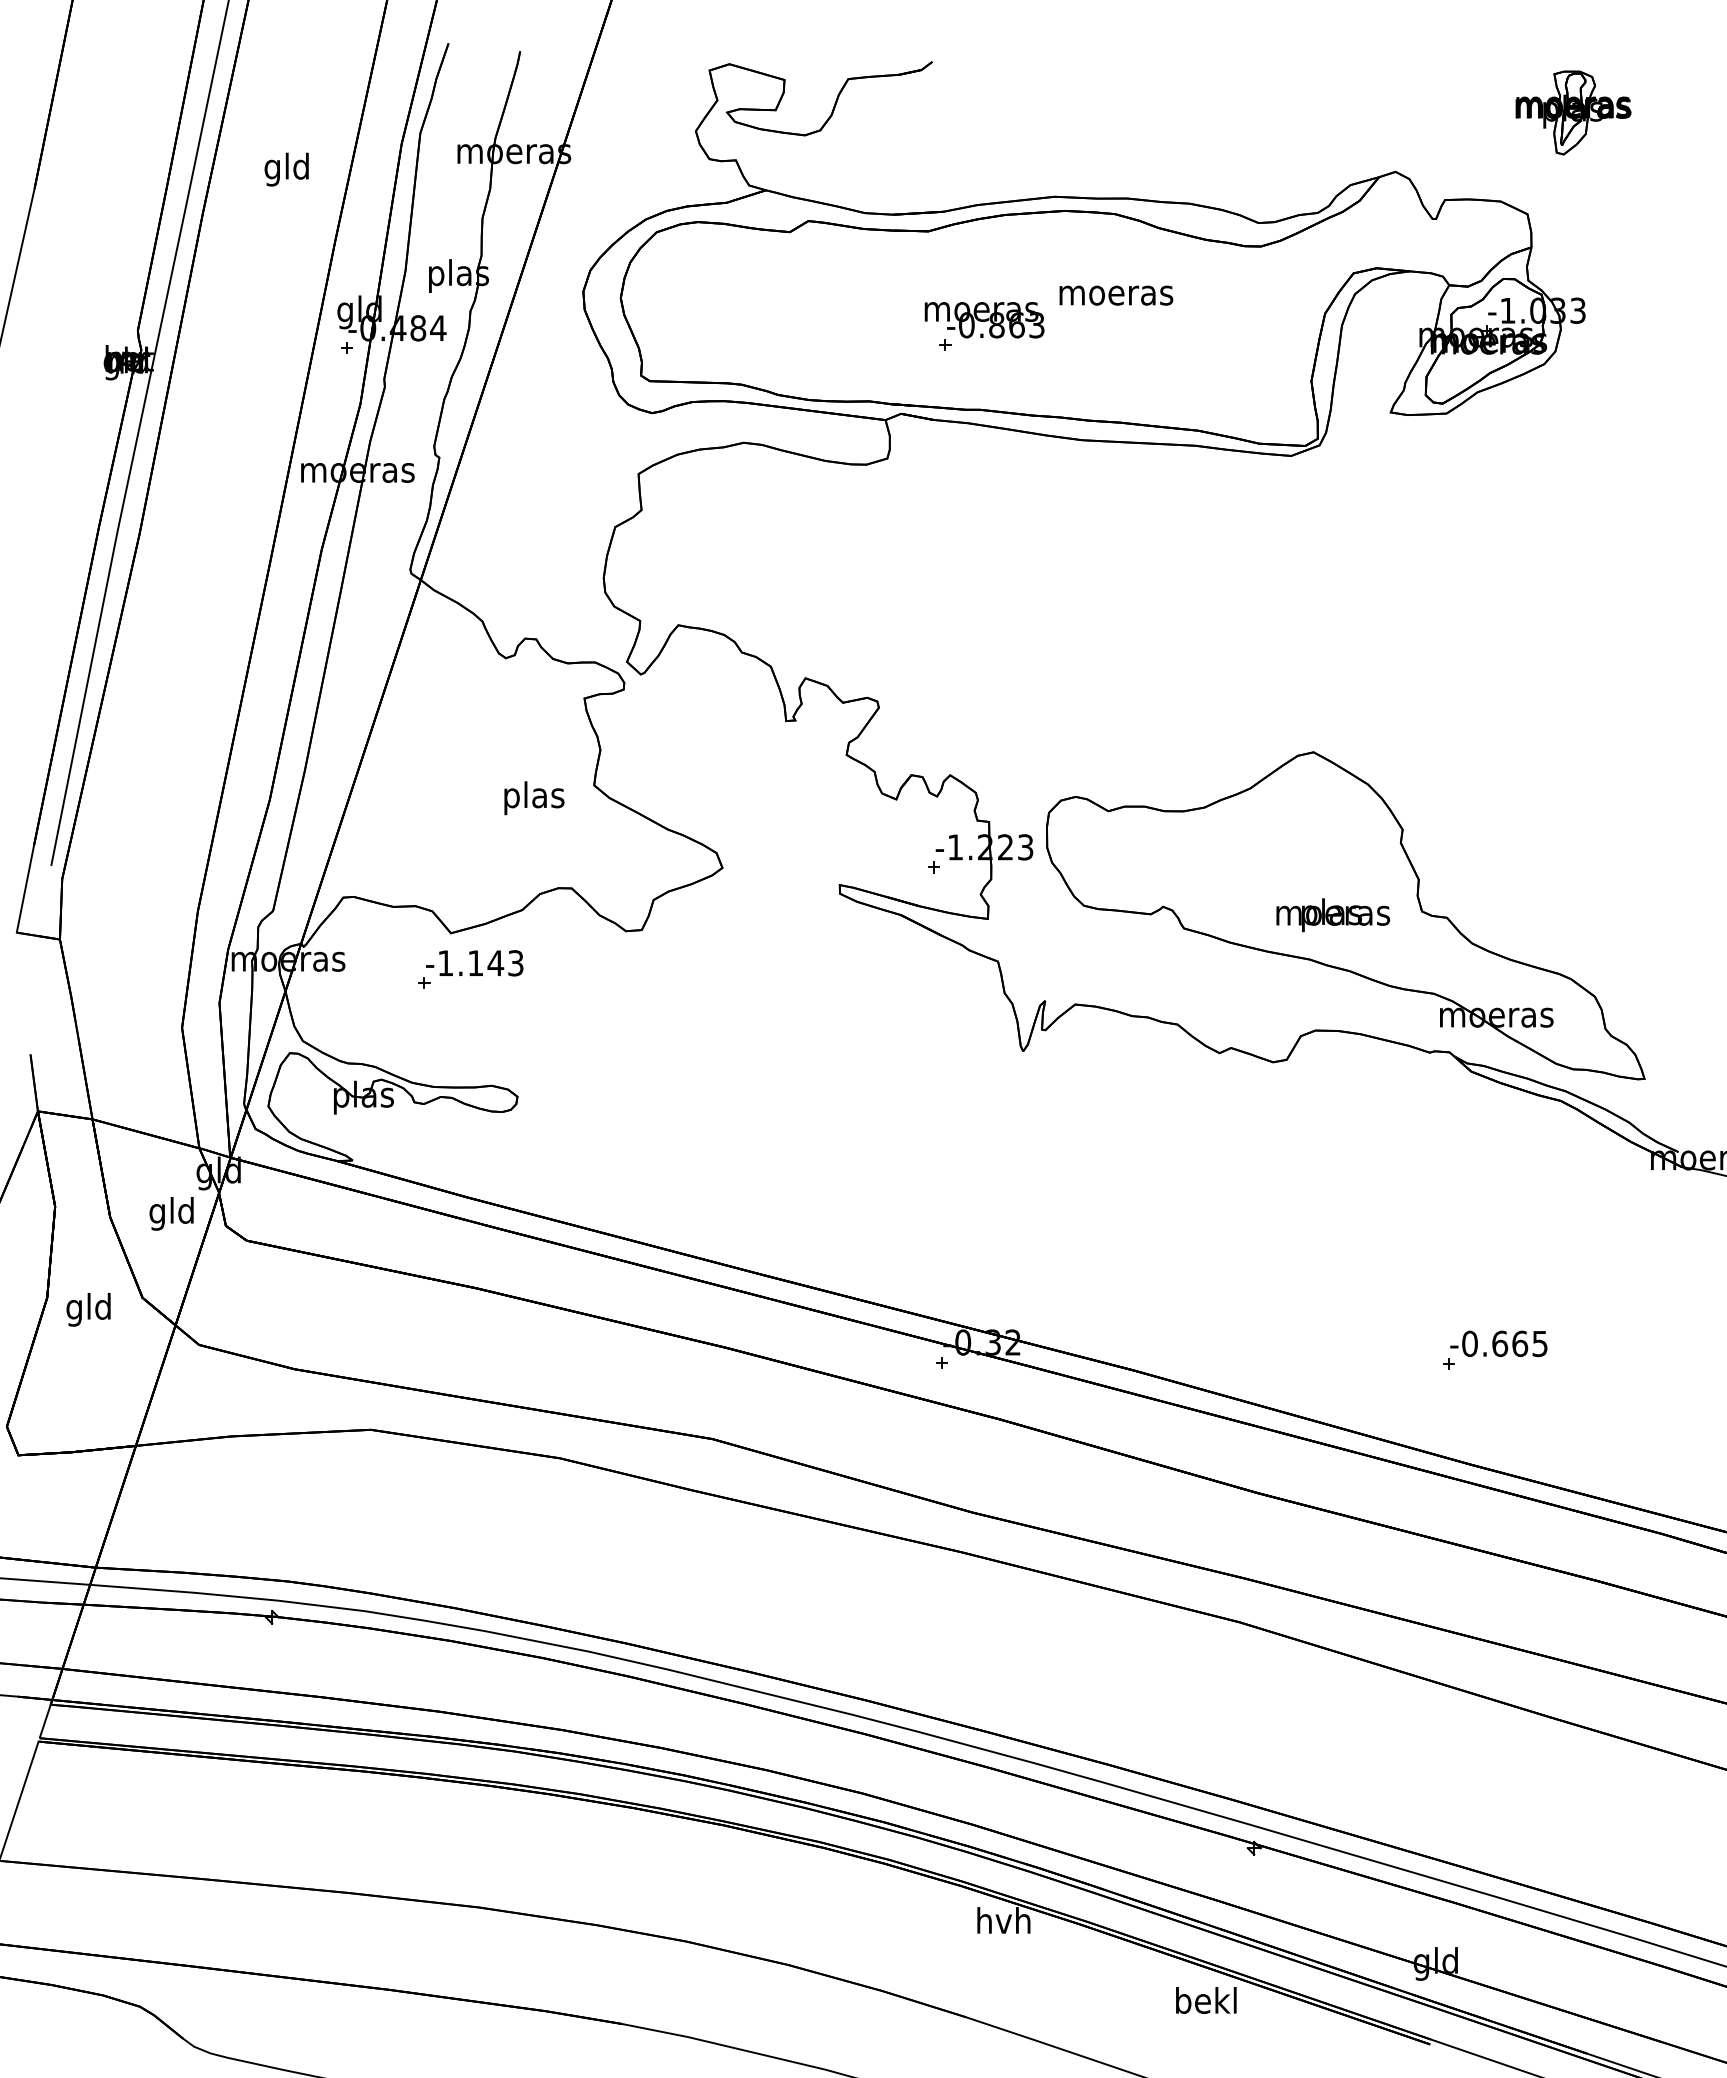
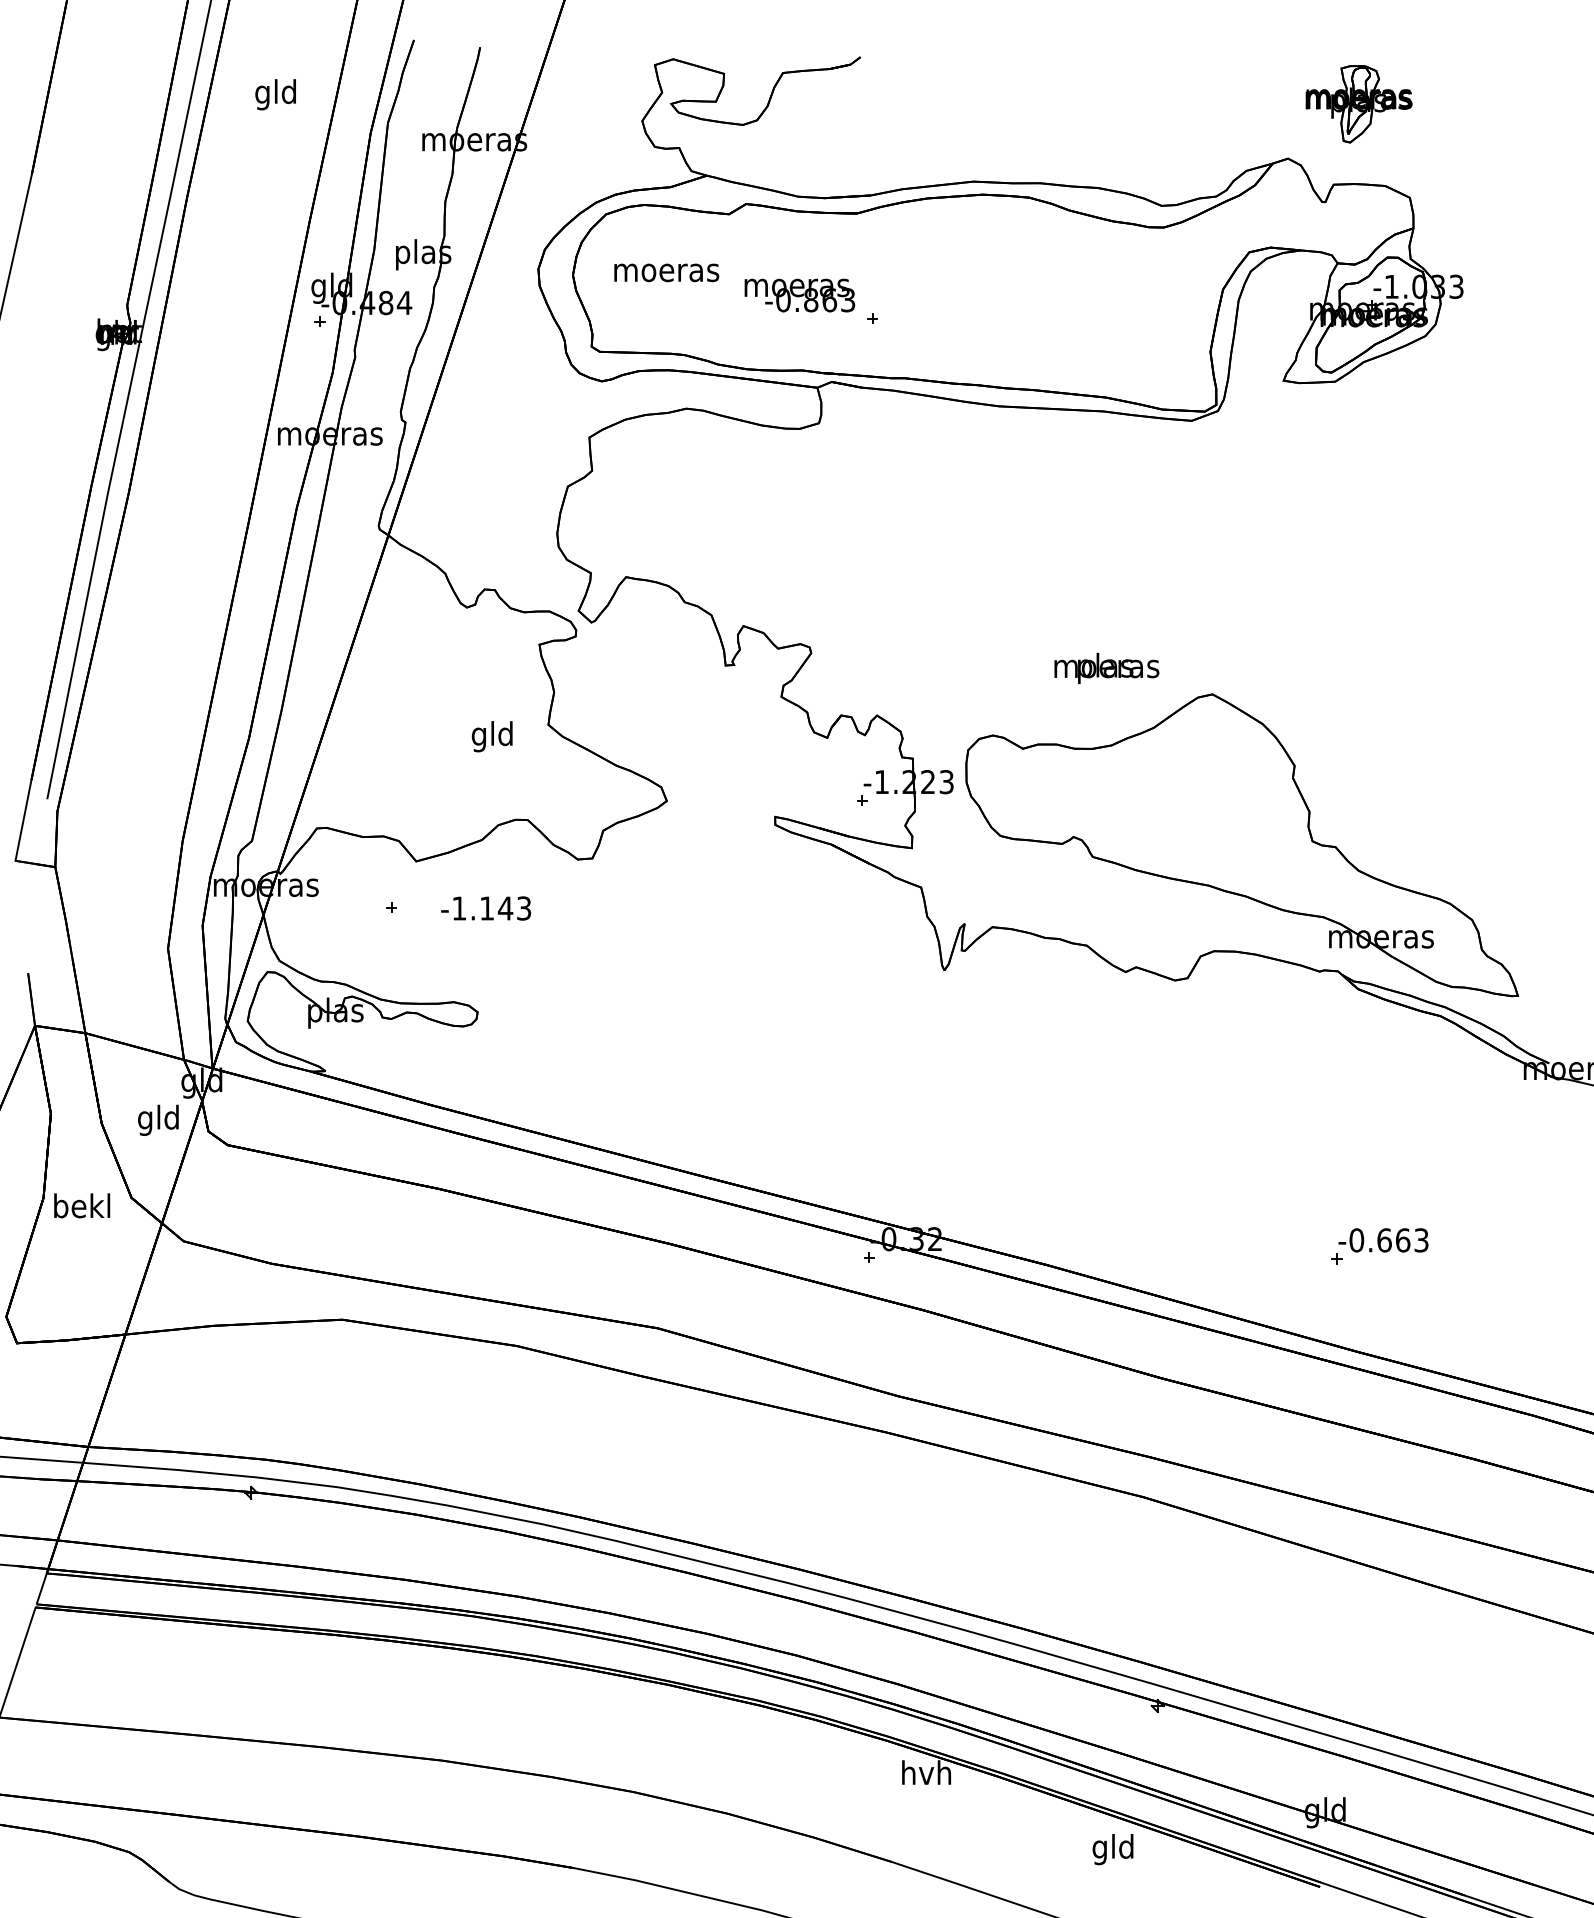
part: (1573, 112) -> (1359, 103), moved
text: (286, 169) -> (275, 94), moved
text: (1116, 295) -> (666, 272), moved
text: (984, 320) -> (799, 295), moved
text: (534, 798) -> (493, 737), plas -> gld
text: (1332, 915) -> (1106, 668), moved
text: (474, 963) -> (485, 908), moved
text: (88, 1309) -> (81, 1208), gld -> bekl
text: (1540, 1343) -> (1421, 1240), -0.665 -> -0.663
text: (1206, 2003) -> (1113, 1849), bekl -> gld

